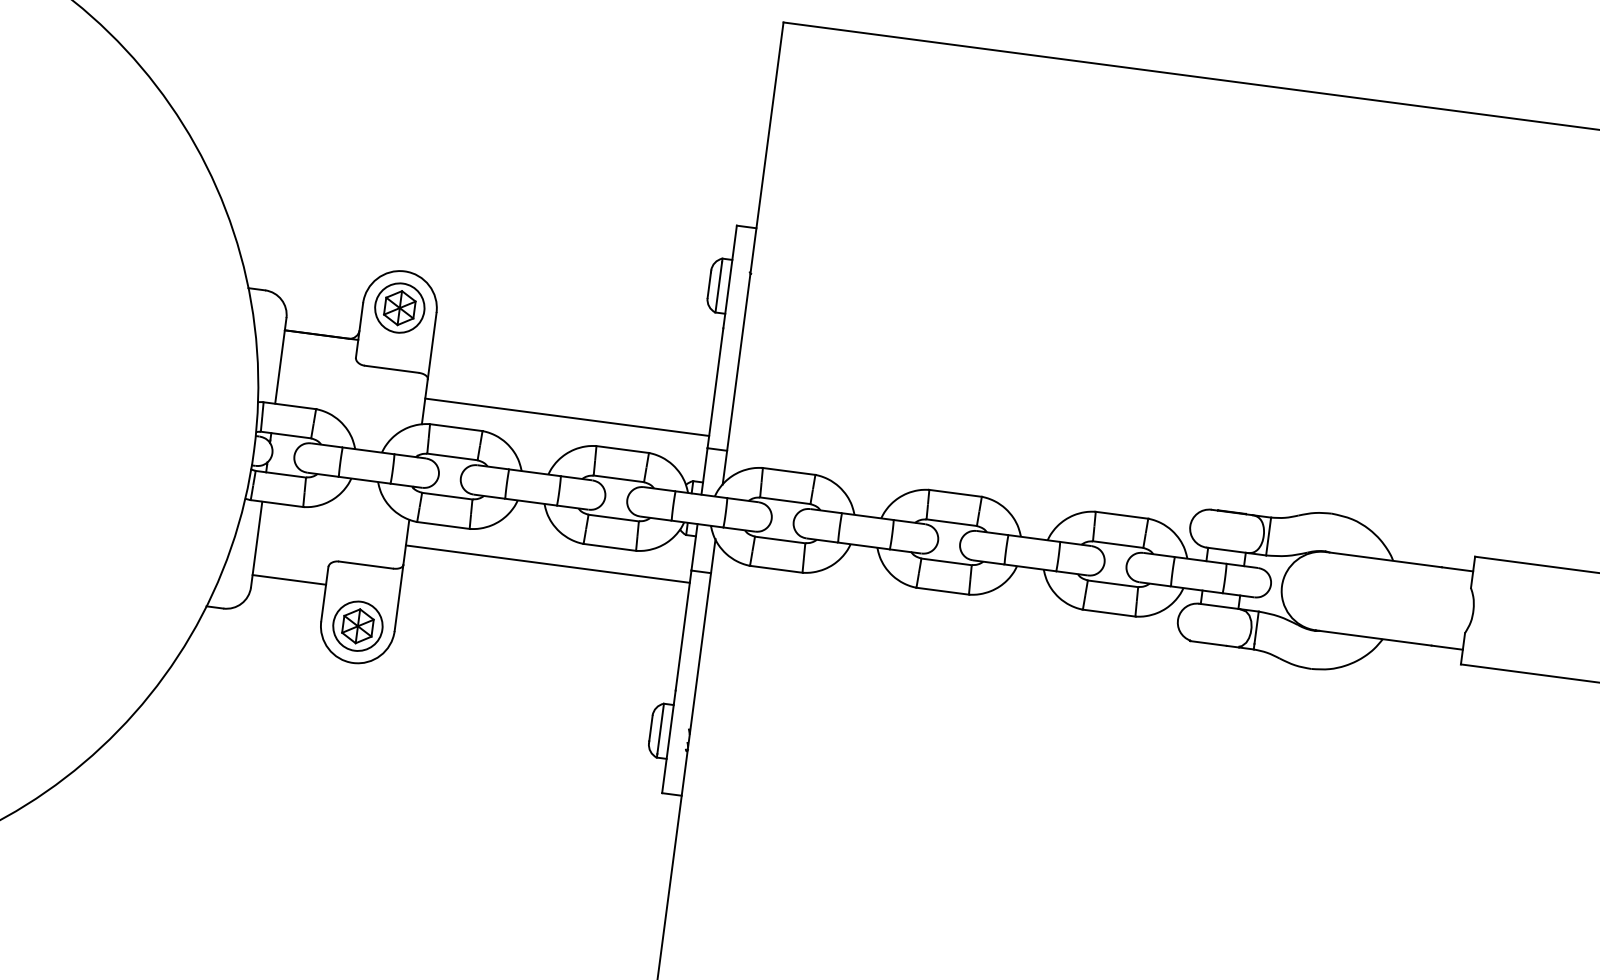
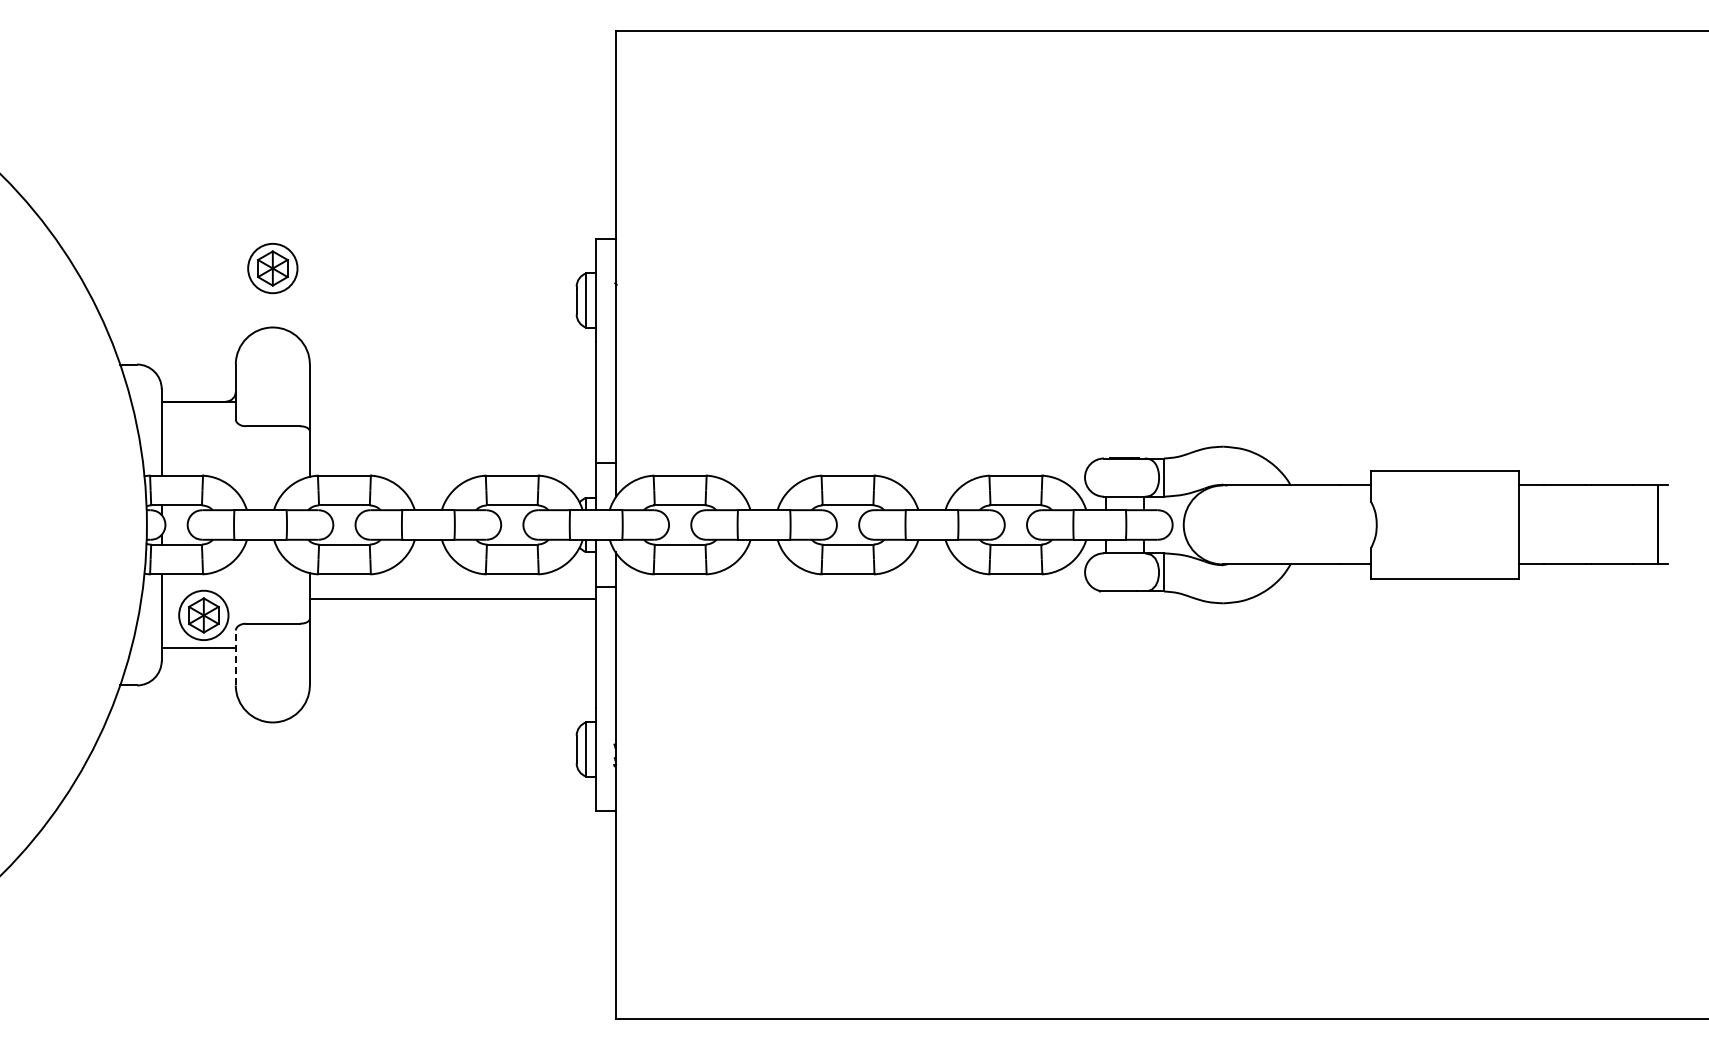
part: (399, 308) -> (272, 268), moved
line: (566, 416) -> (452, 450), removed
line: (324, 593) -> (235, 657), solid -> dashed
part: (357, 625) -> (203, 614), moved

